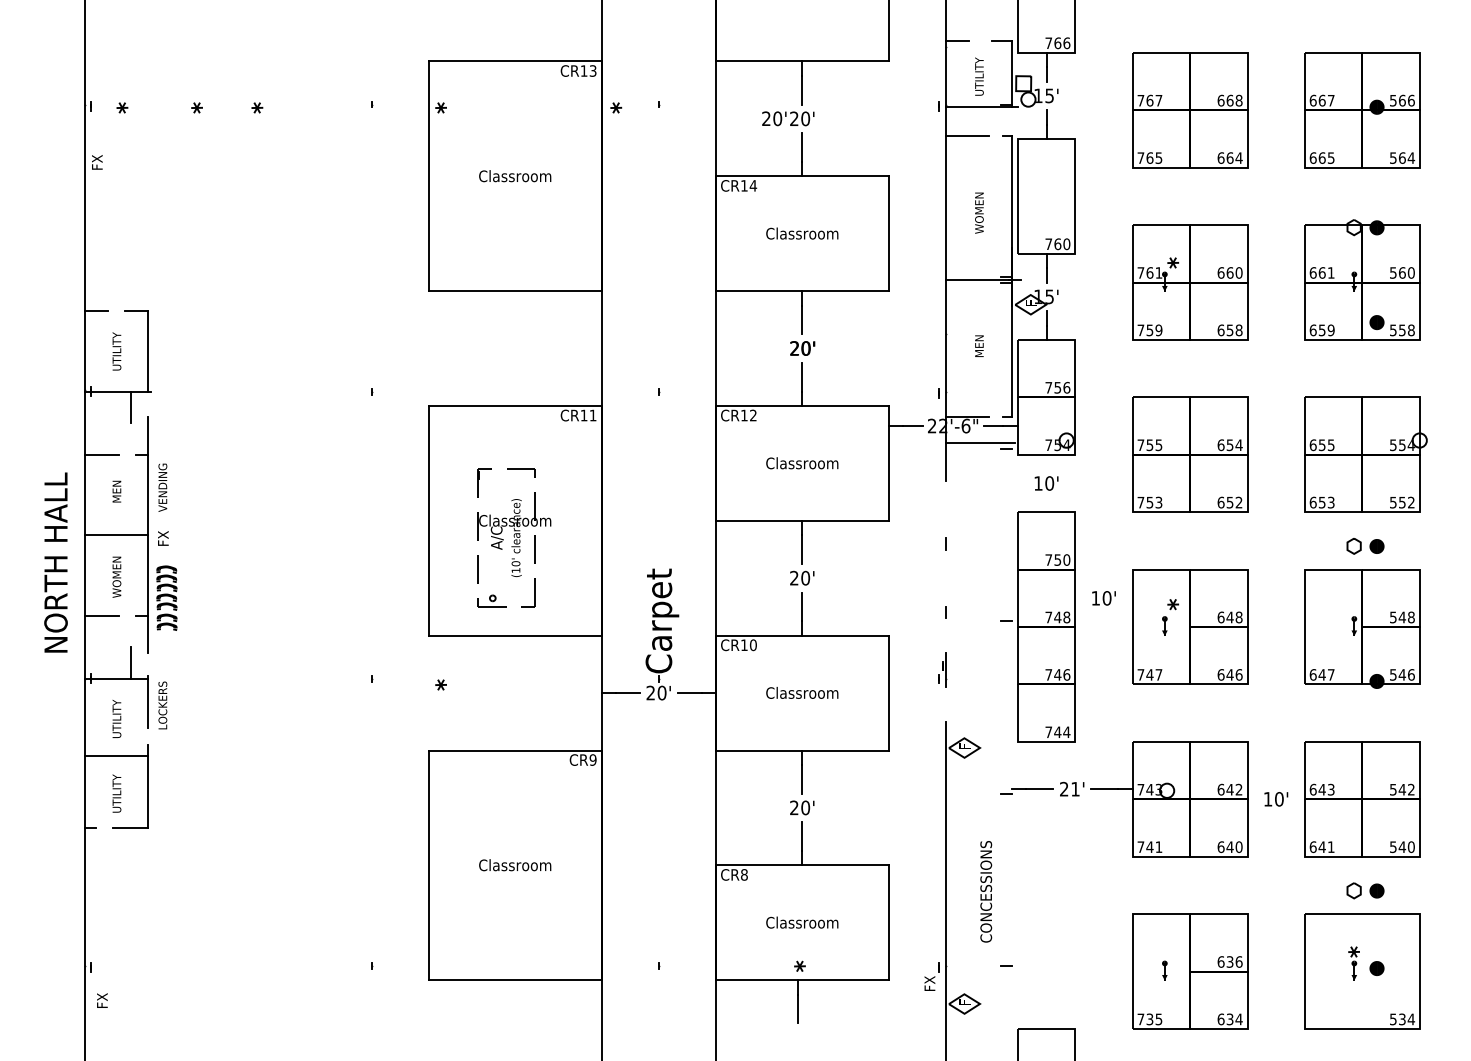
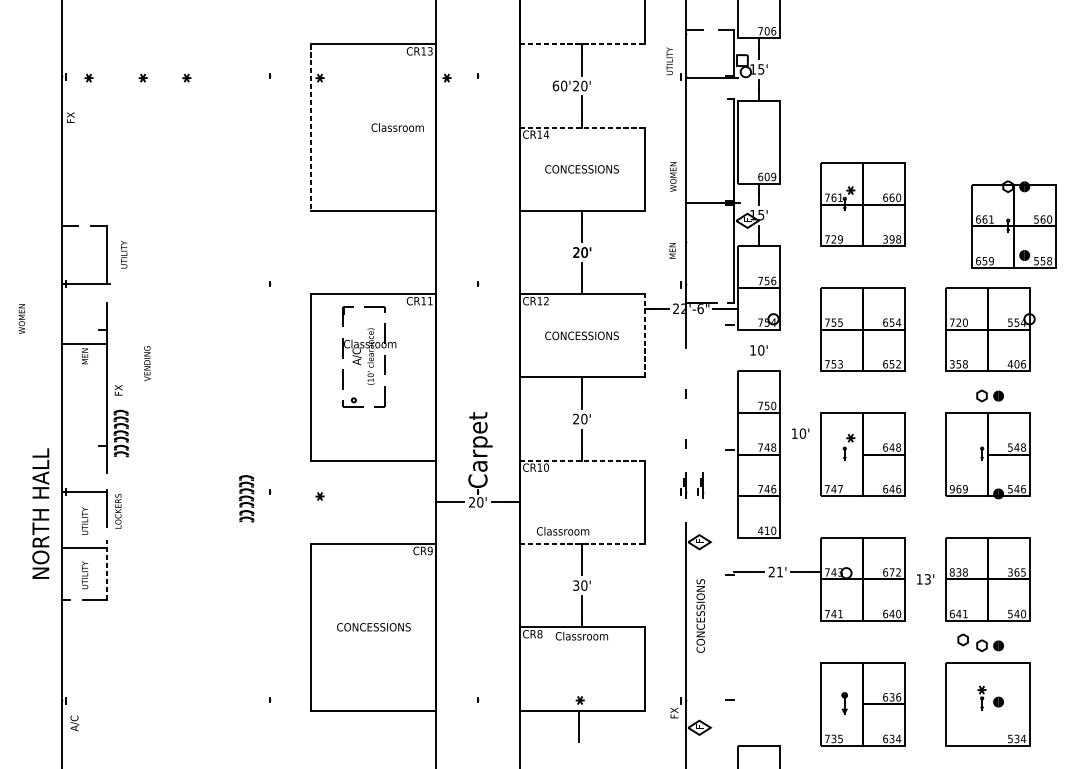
text: (1057, 42) -> (766, 30), 766 -> 706
line: (802, 61) -> (582, 44), solid -> dashed
text: (979, 76) -> (669, 61), moved
part: (1190, 110) -> (863, 79), removed
part: (1362, 110) -> (988, 79), removed
text: (766, 118) -> (555, 85), 20' -> 60'
line: (967, 136) -> (701, 98), removed
line: (429, 176) -> (311, 127), solid -> dashed
text: (515, 176) -> (397, 127), moved
line: (801, 176) -> (581, 127), solid -> dashed
text: (979, 212) -> (673, 176), moved
text: (802, 233) -> (582, 169), Classroom -> CONCESSIONS
text: (1057, 244) -> (766, 177), 760 -> 609
part: (1362, 279) -> (1014, 224), moved
text: (1149, 330) -> (833, 239), 759 -> 729
text: (1225, 330) -> (888, 239), 658 -> 398
text: (979, 345) -> (672, 250), moved
text: (116, 351) -> (123, 254), moved
line: (130, 407) -> (94, 295), removed
line: (980, 443) -> (711, 321), removed
text: (1321, 445) -> (958, 322), 655 -> 720
line: (101, 454) -> (73, 329), removed
line: (888, 462) -> (644, 335), solid -> dashed
text: (802, 463) -> (582, 335), Classroom -> CONCESSIONS
text: (162, 487) -> (147, 363), moved
text: (1321, 502) -> (958, 364), 653 -> 358
text: (1401, 502) -> (1016, 364), 552 -> 406
line: (115, 535) -> (84, 344), moved
part: (514, 537) -> (369, 356), moved
text: (55, 562) -> (40, 513), moved
text: (116, 576) -> (21, 318), moved
line: (101, 615) -> (73, 446), removed
line: (801, 635) -> (581, 460), solid -> dashed
line: (130, 662) -> (94, 480), removed
part: (965, 669) -> (700, 485), added
text: (1321, 674) -> (958, 488), 647 -> 969
part: (339, 687) -> (246, 498), added
text: (802, 692) -> (563, 530), moved
text: (1057, 732) -> (766, 530), 744 -> 410
line: (802, 750) -> (582, 544), solid -> dashed
line: (147, 786) -> (107, 570), solid -> dashed
text: (1229, 789) -> (891, 572), 642 -> 672
text: (1321, 789) -> (958, 572), 643 -> 838
text: (1402, 789) -> (1017, 572), 542 -> 365
text: (1279, 799) -> (927, 579), 10' -> 13'
text: (794, 808) -> (576, 586), 20' -> 30'
text: (515, 865) -> (374, 627), Classroom -> CONCESSIONS
part: (1327, 882) -> (962, 639), added
text: (986, 891) -> (700, 615), moved
text: (802, 922) -> (582, 636), moved
part: (1164, 970) -> (844, 703), size x1.6
text: (102, 997) -> (74, 723), FX -> A/C

